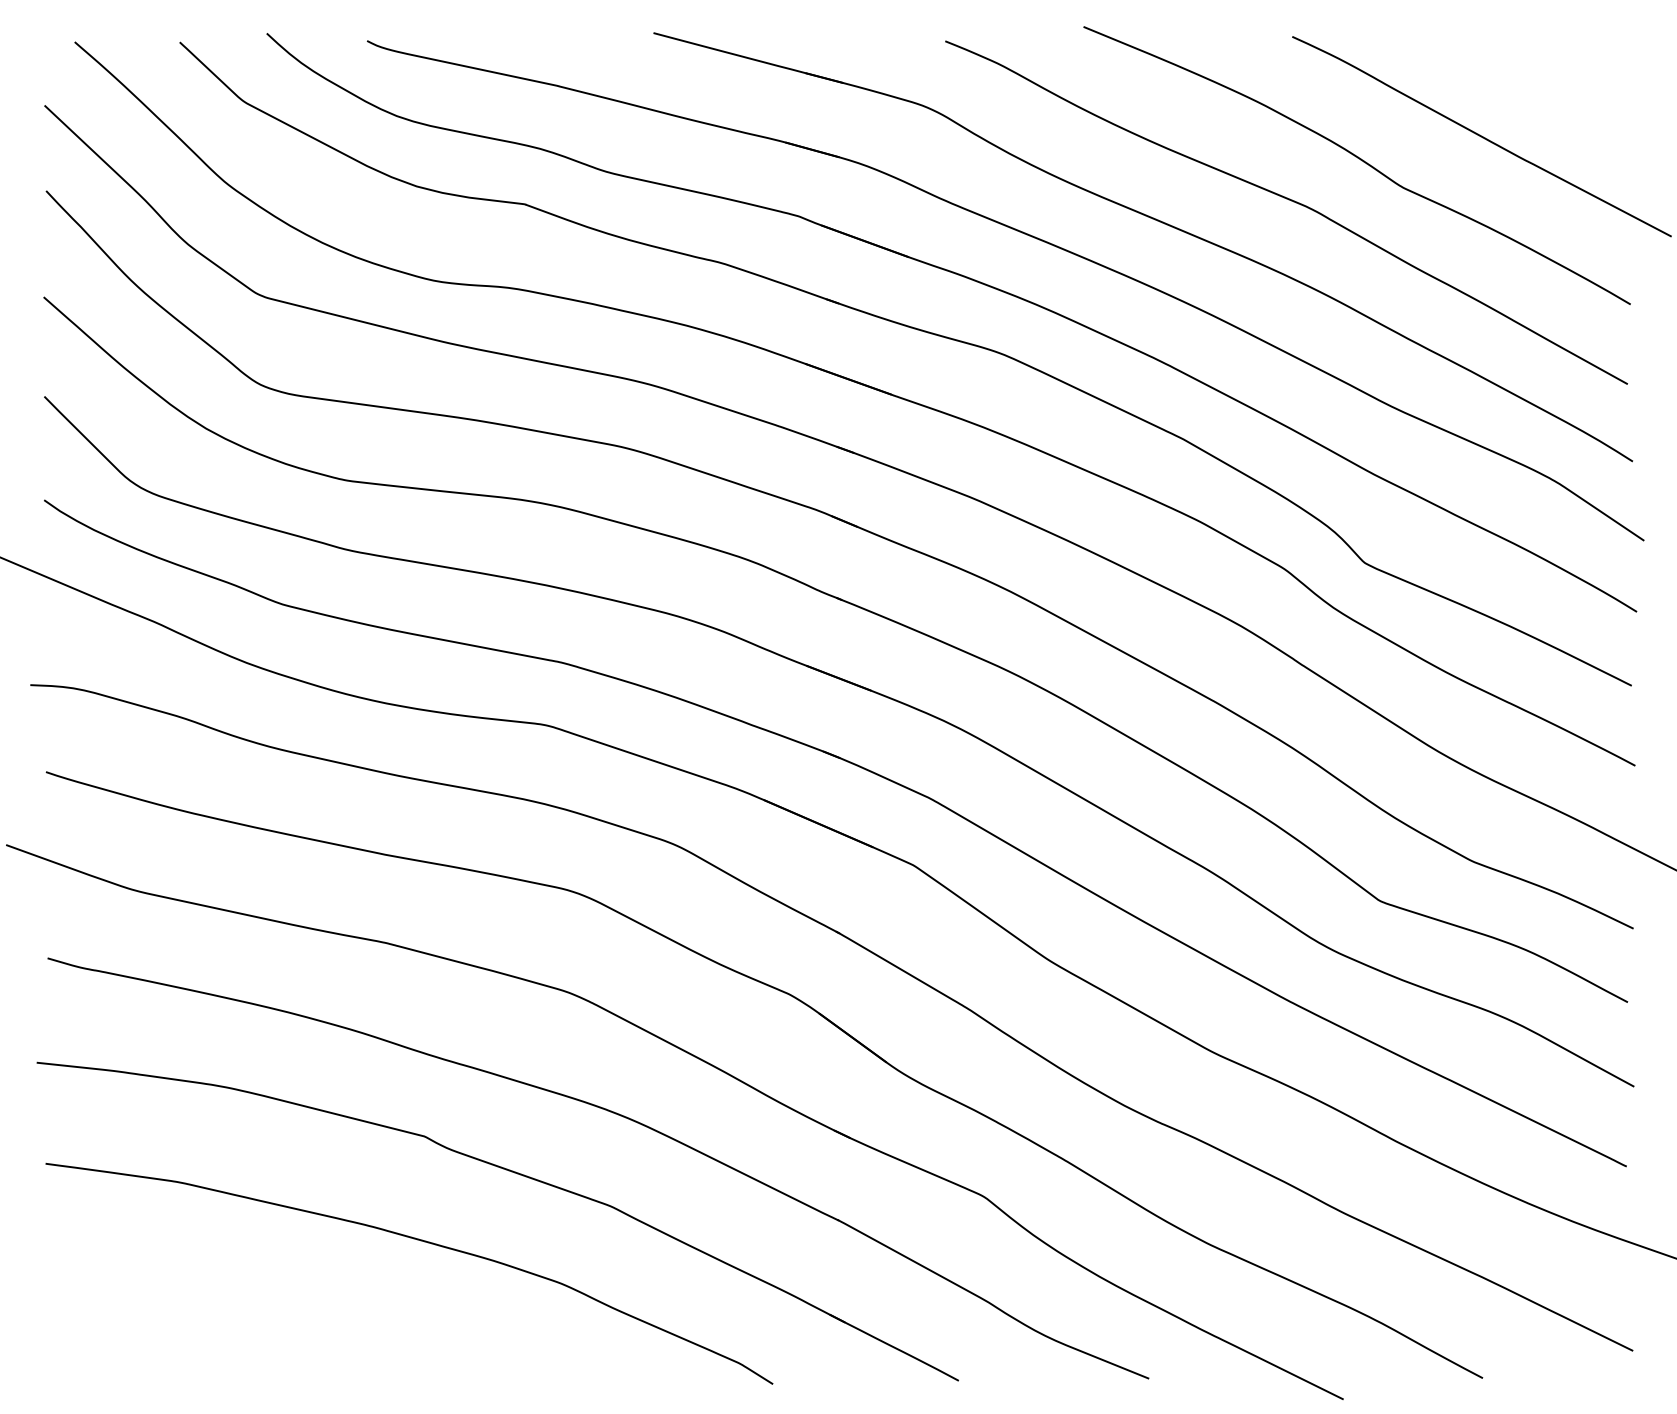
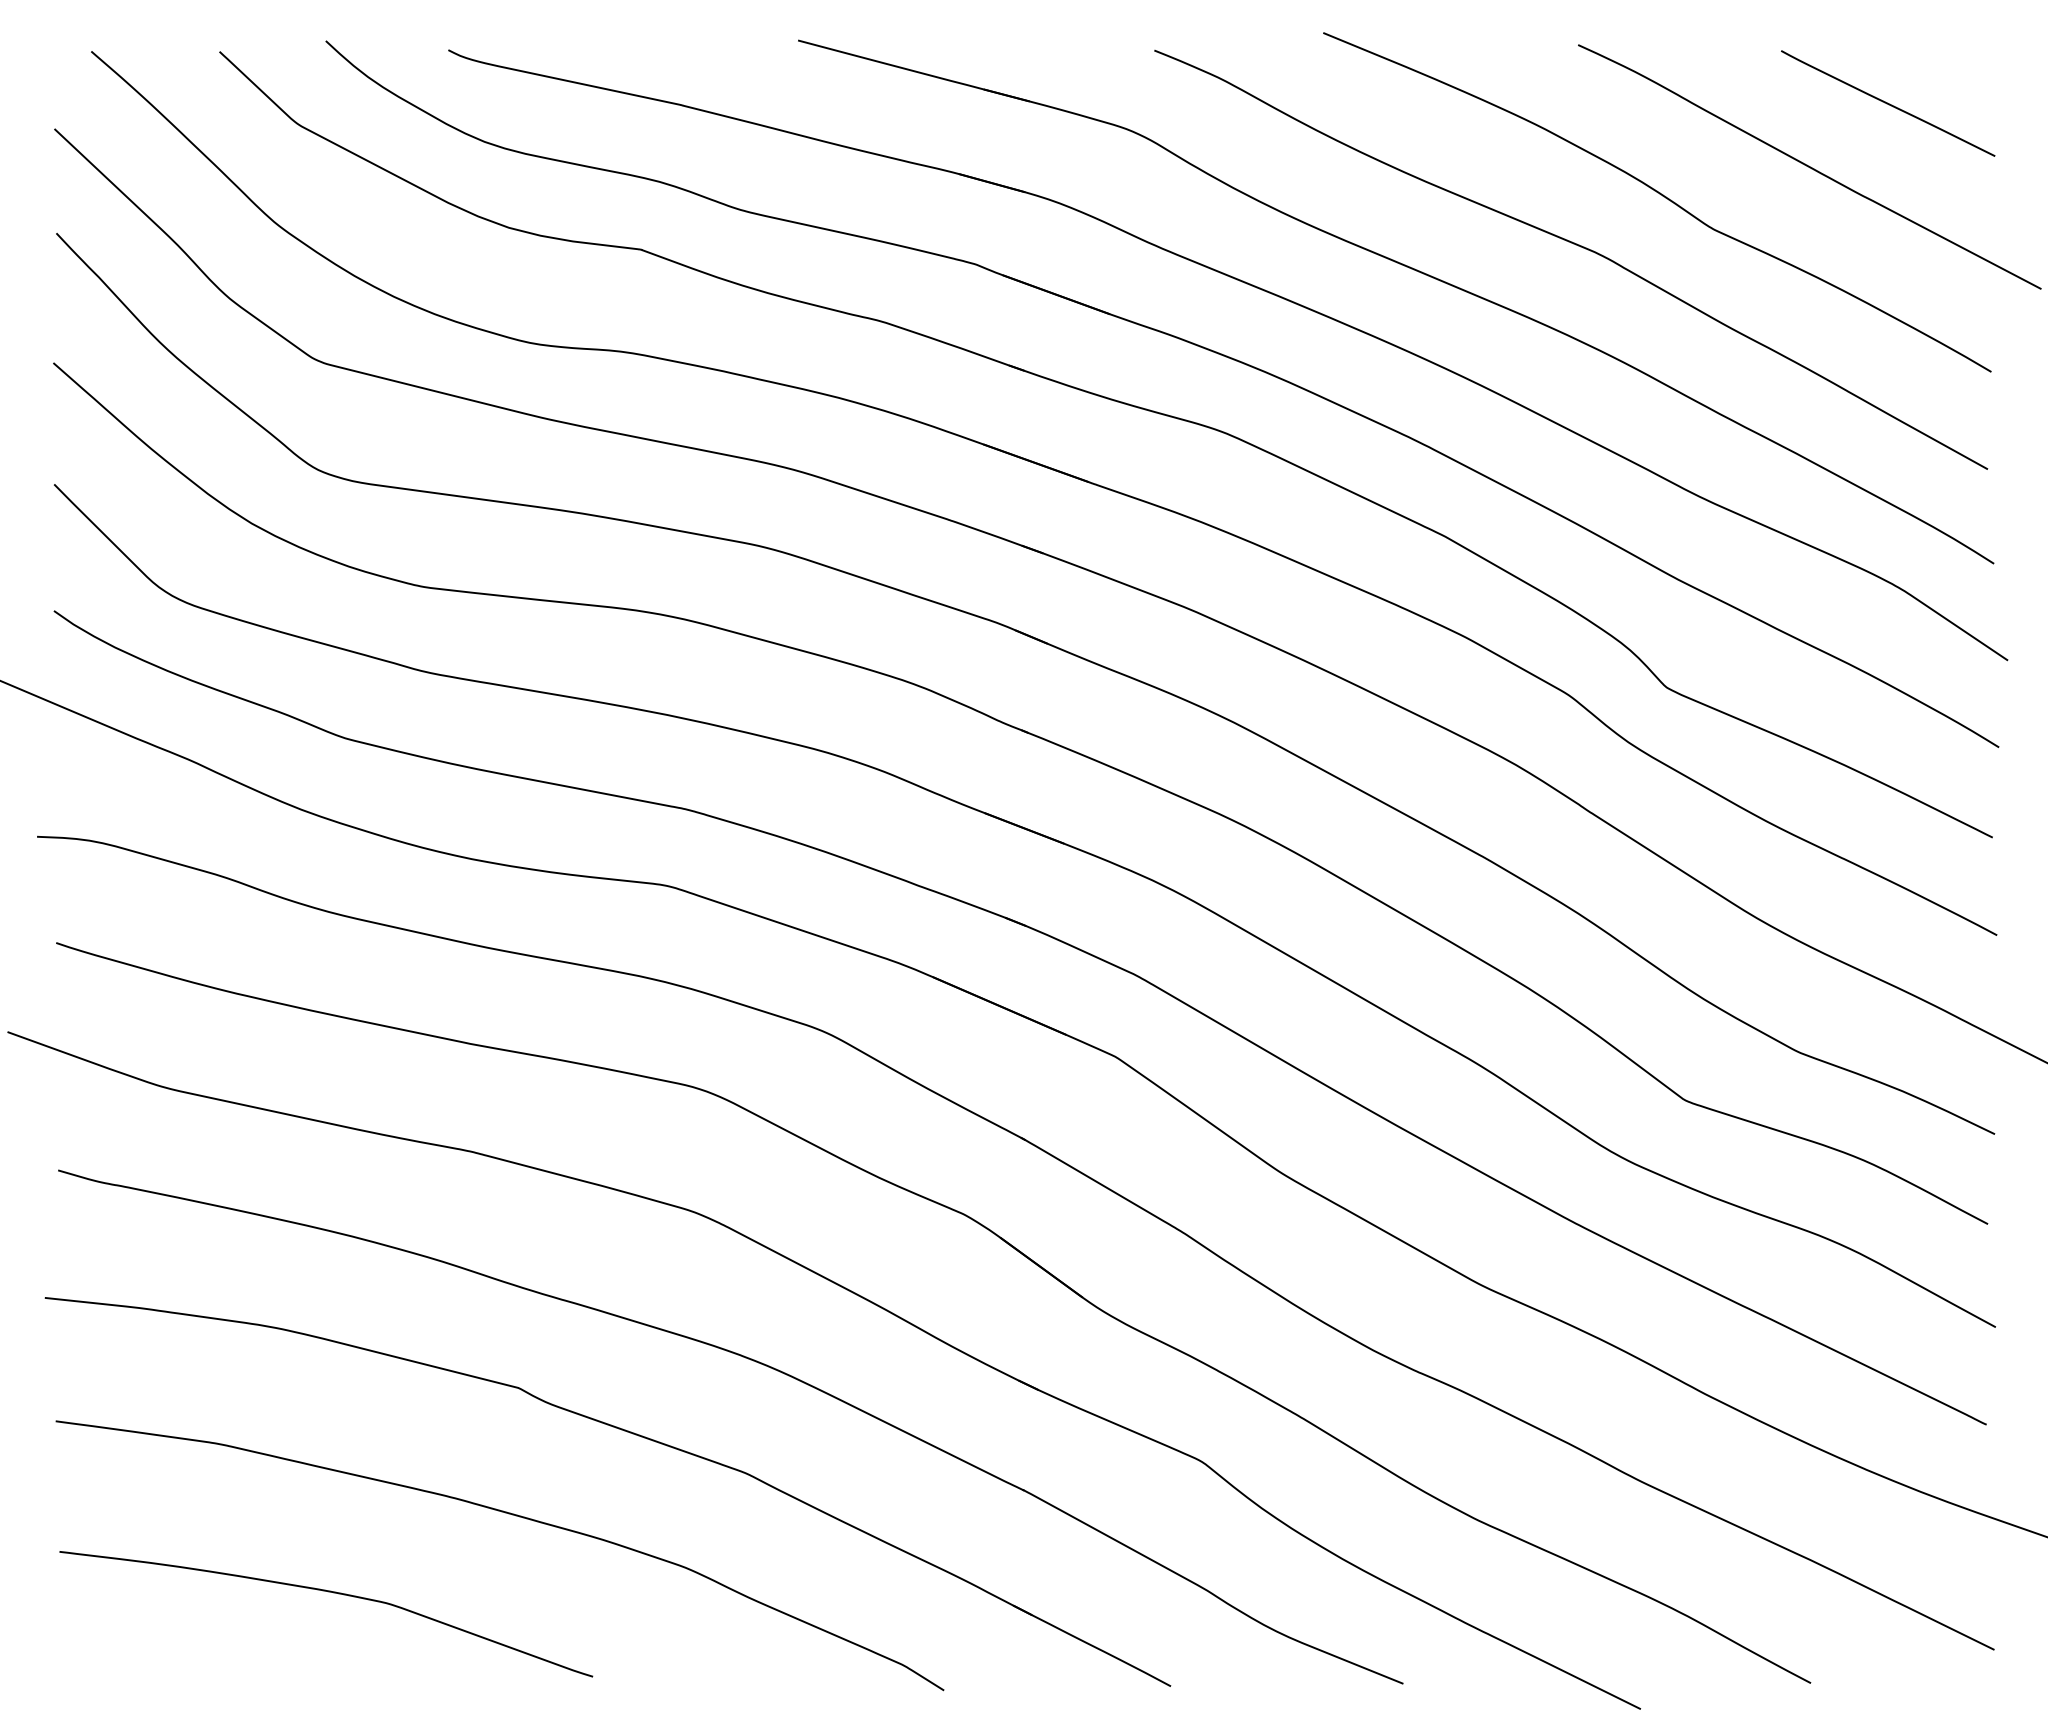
line: (1545, 84) -> (1887, 103), added
curve: (270, 1304) -> (330, 1593), added

